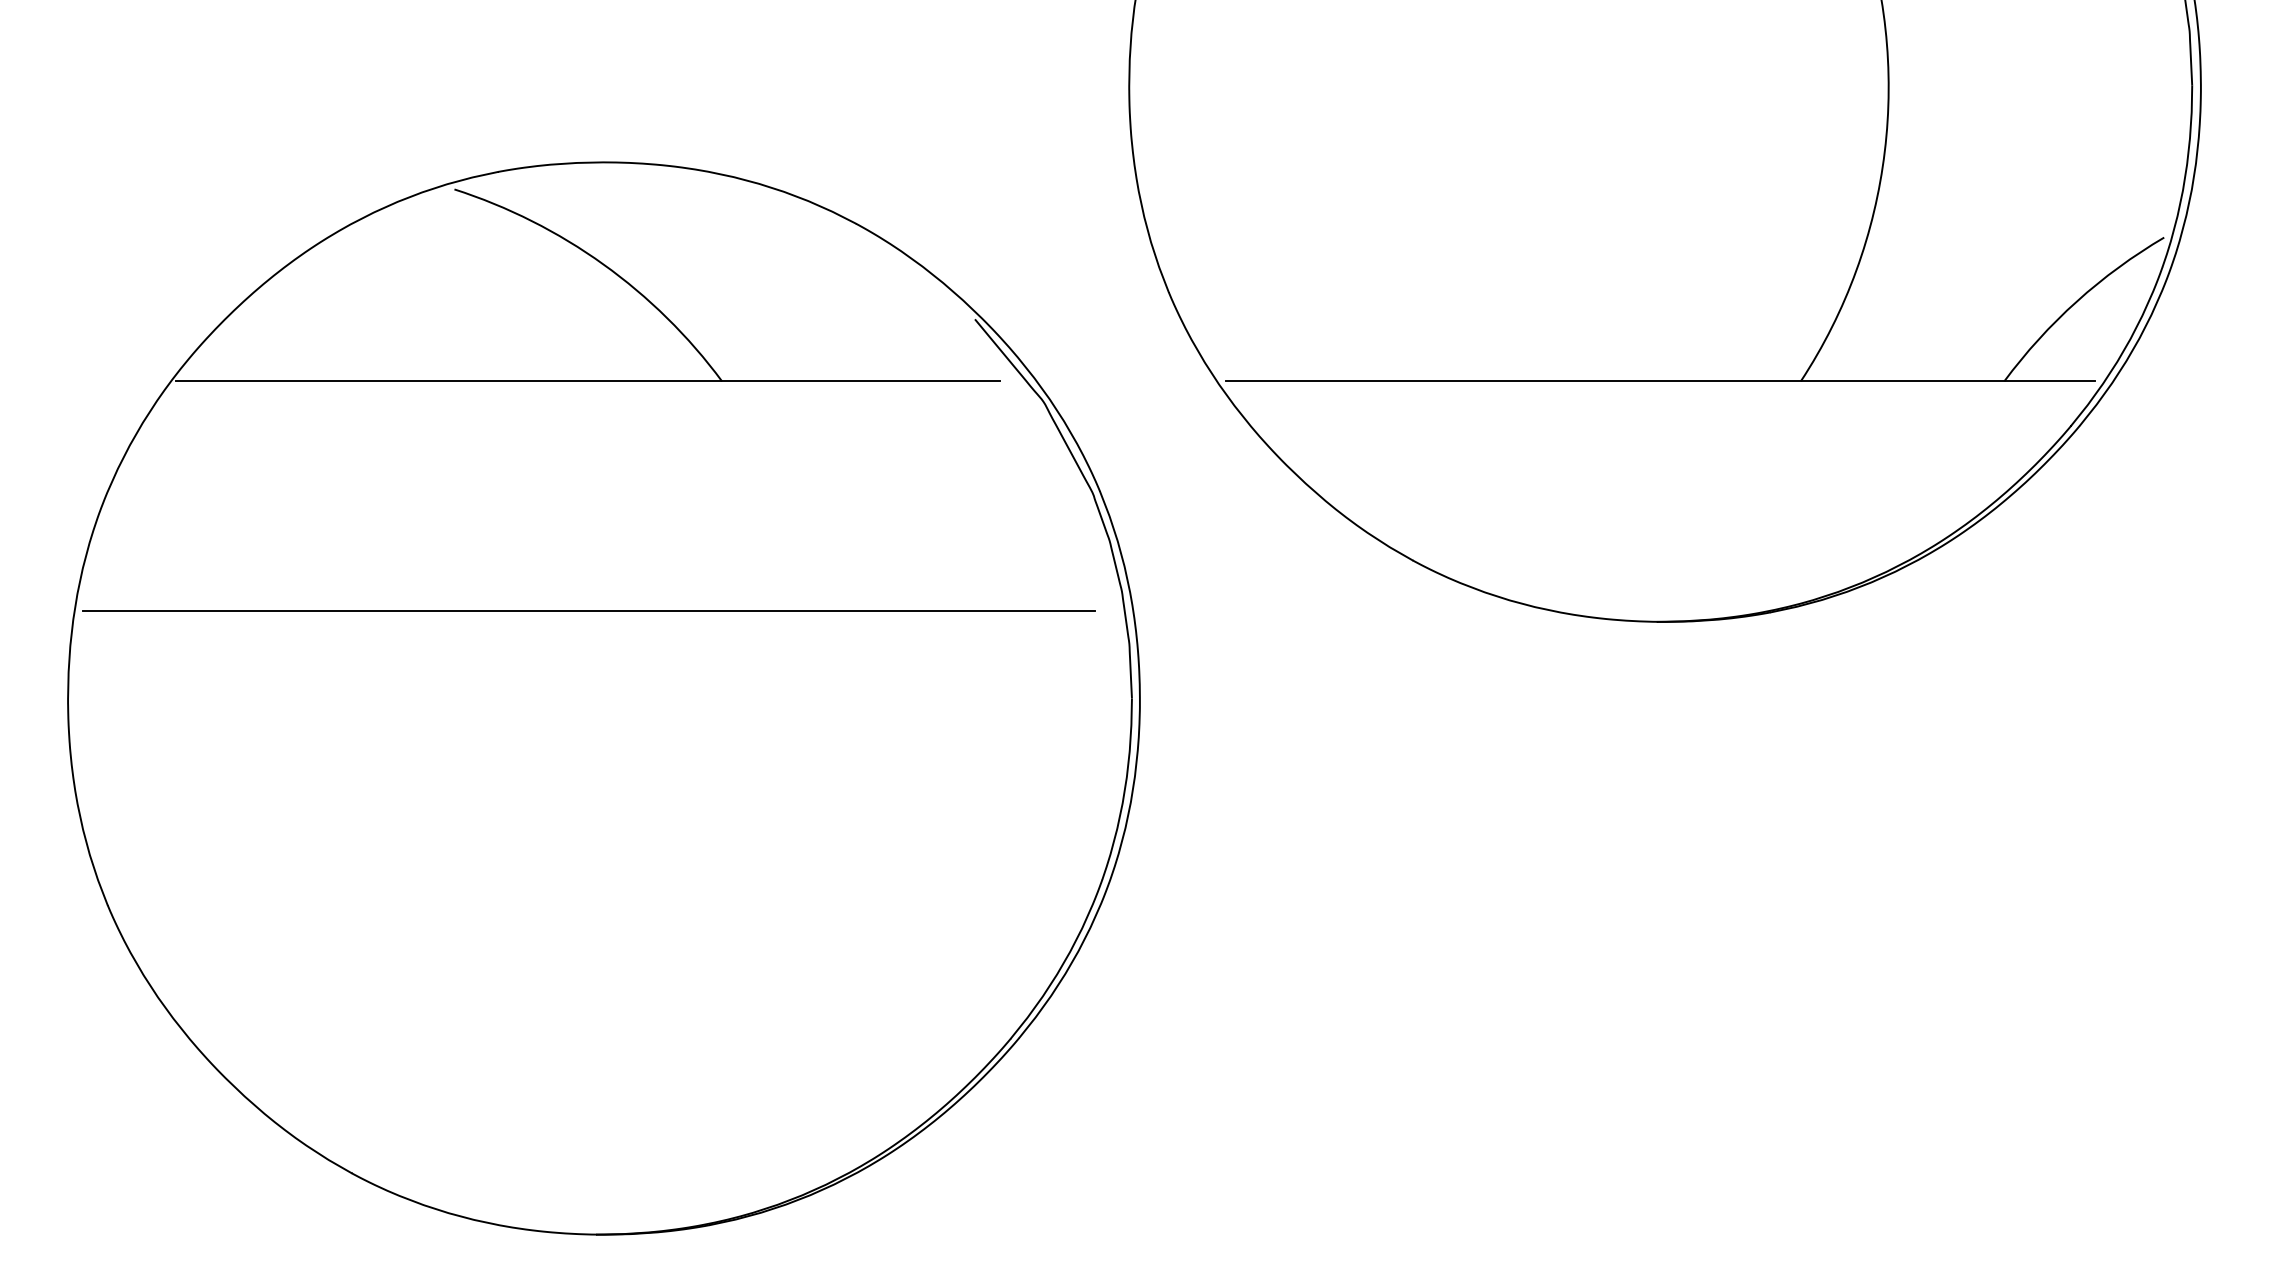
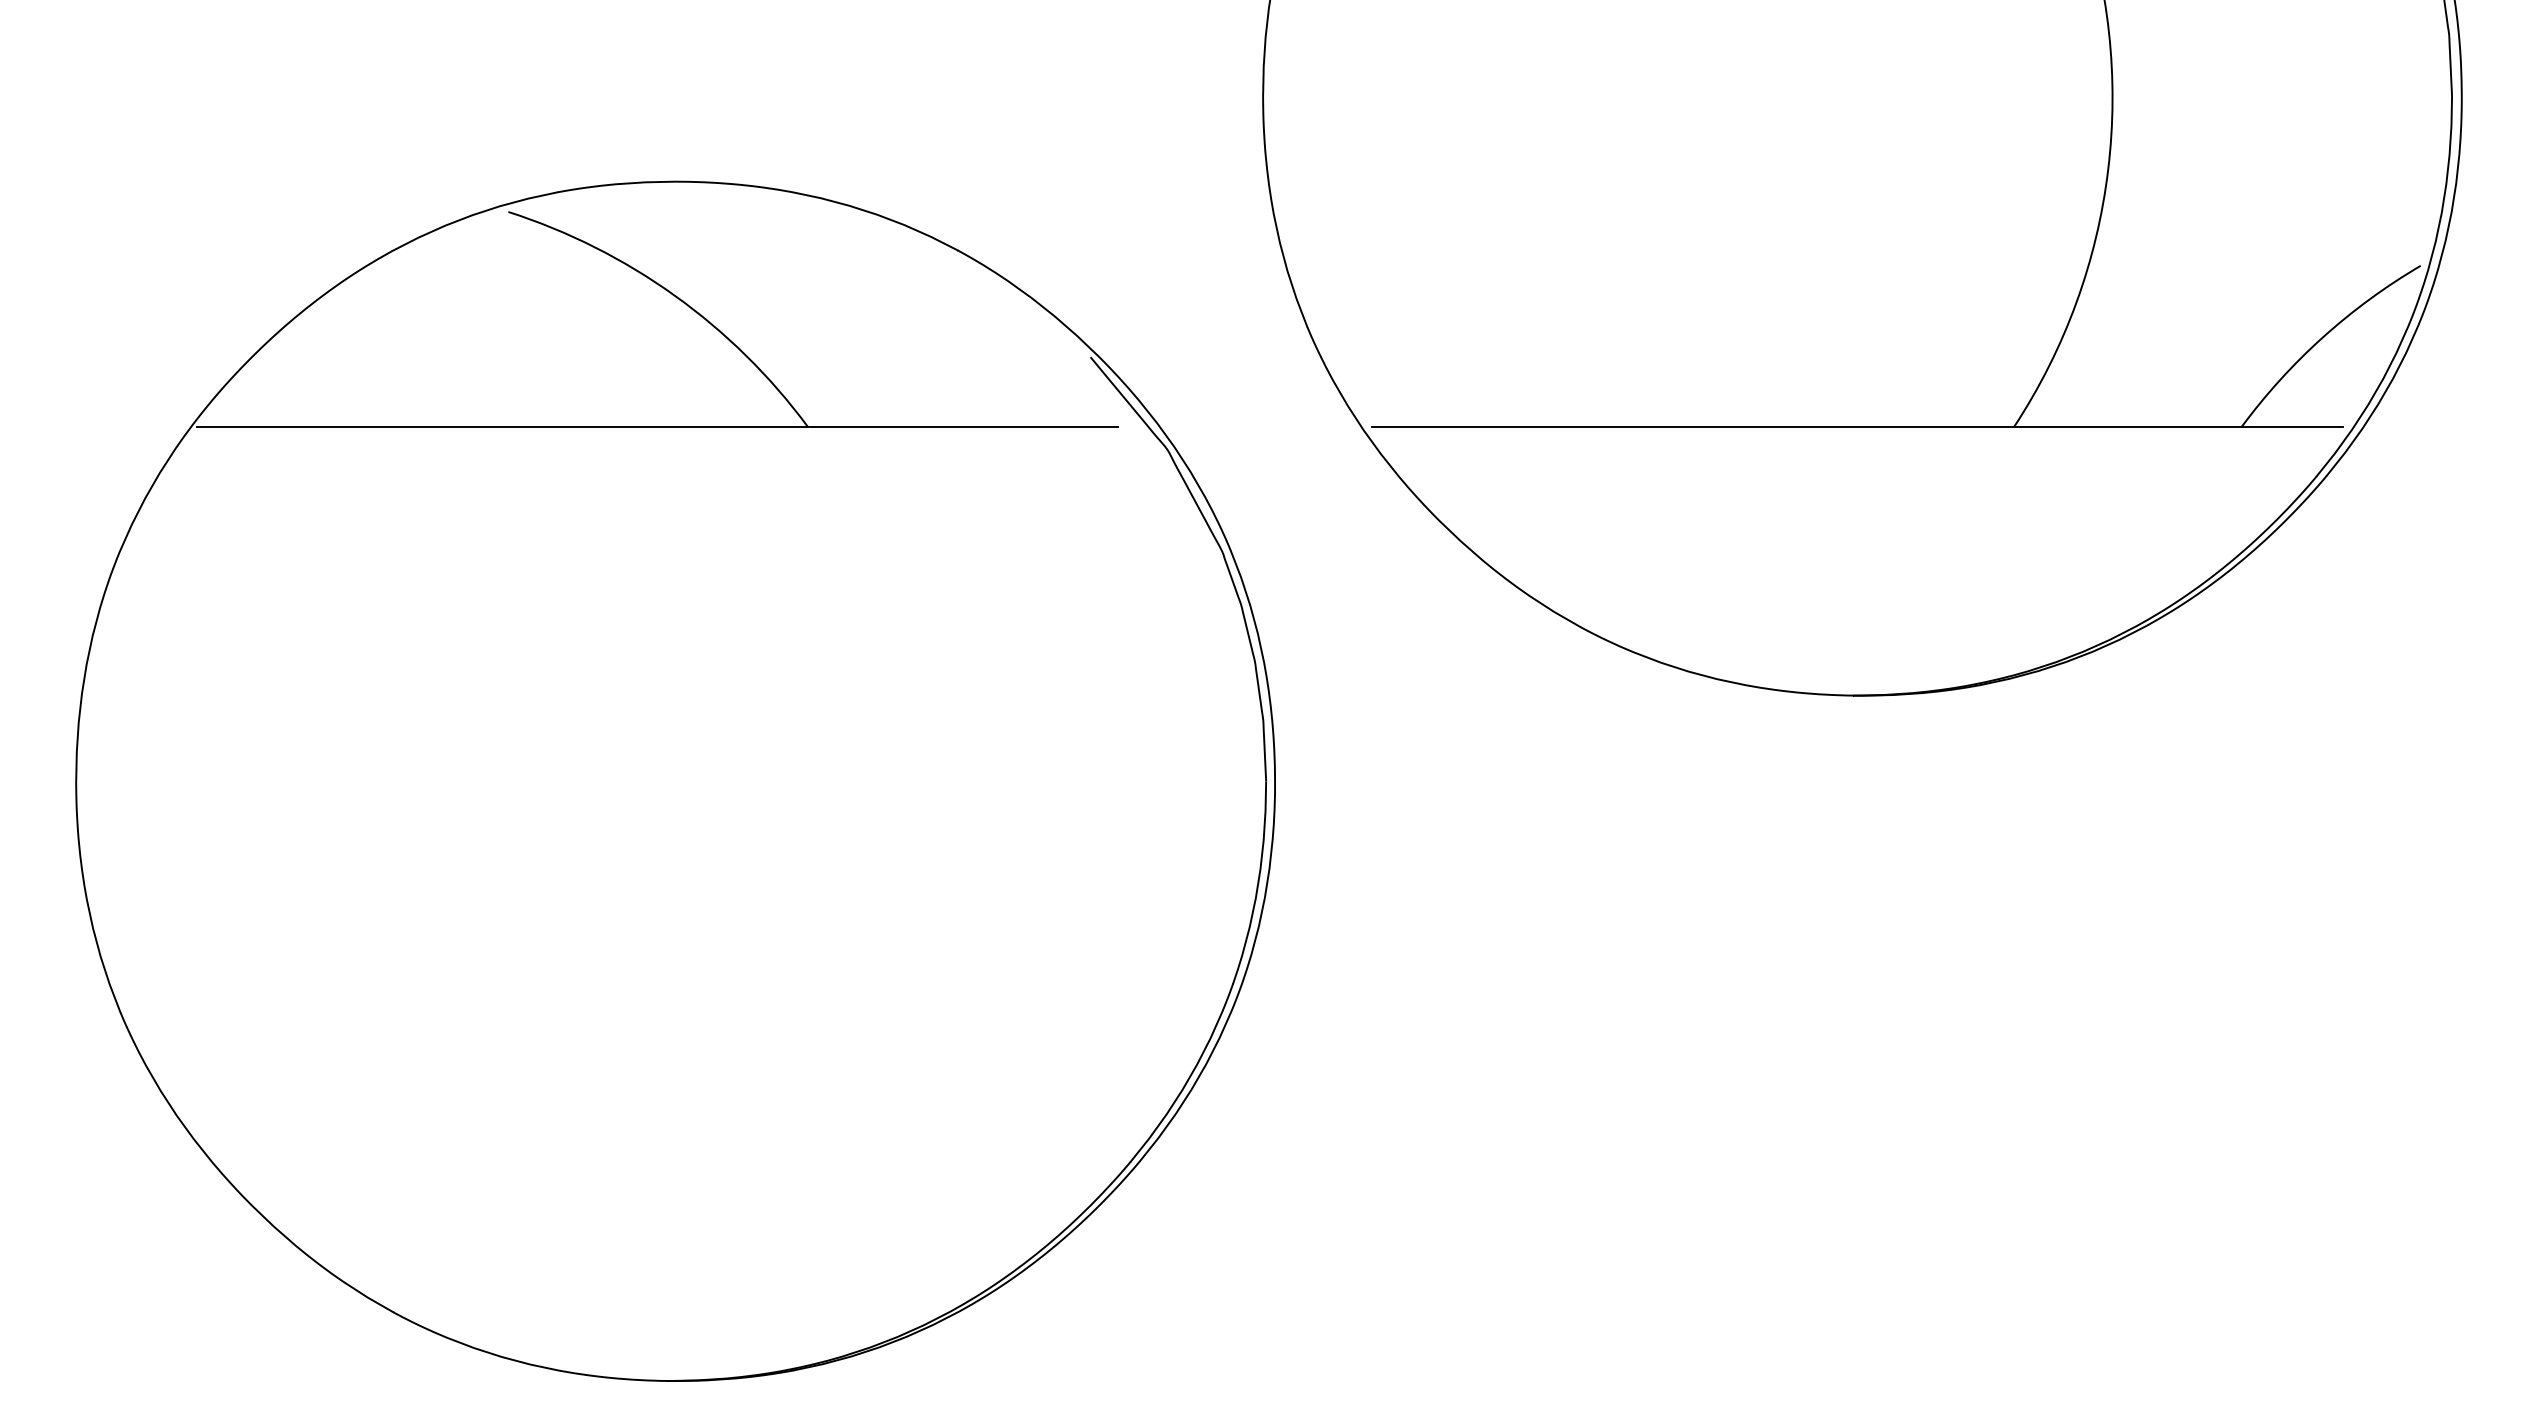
line: (588, 611) -> (658, 684), removed

